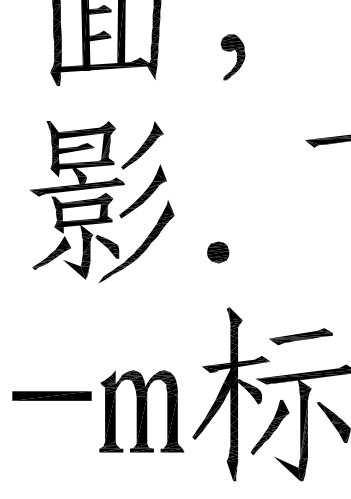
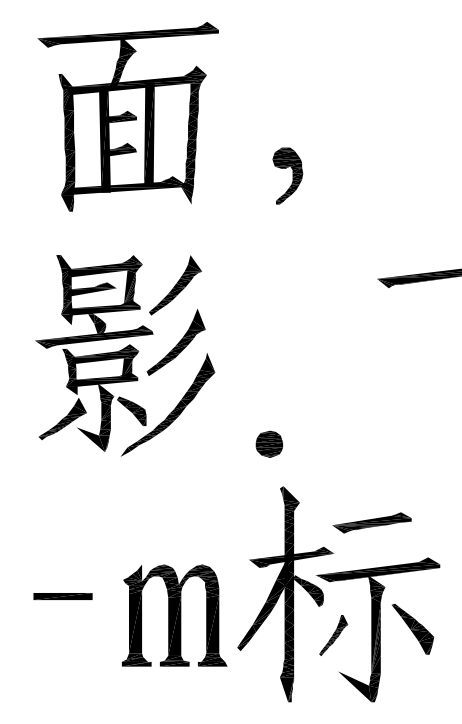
part: (217, 251) -> (268, 443), moved
part: (51, 396) -> (62, 596), size x0.6
part: (269, 427) -> (333, 635), size x0.6

